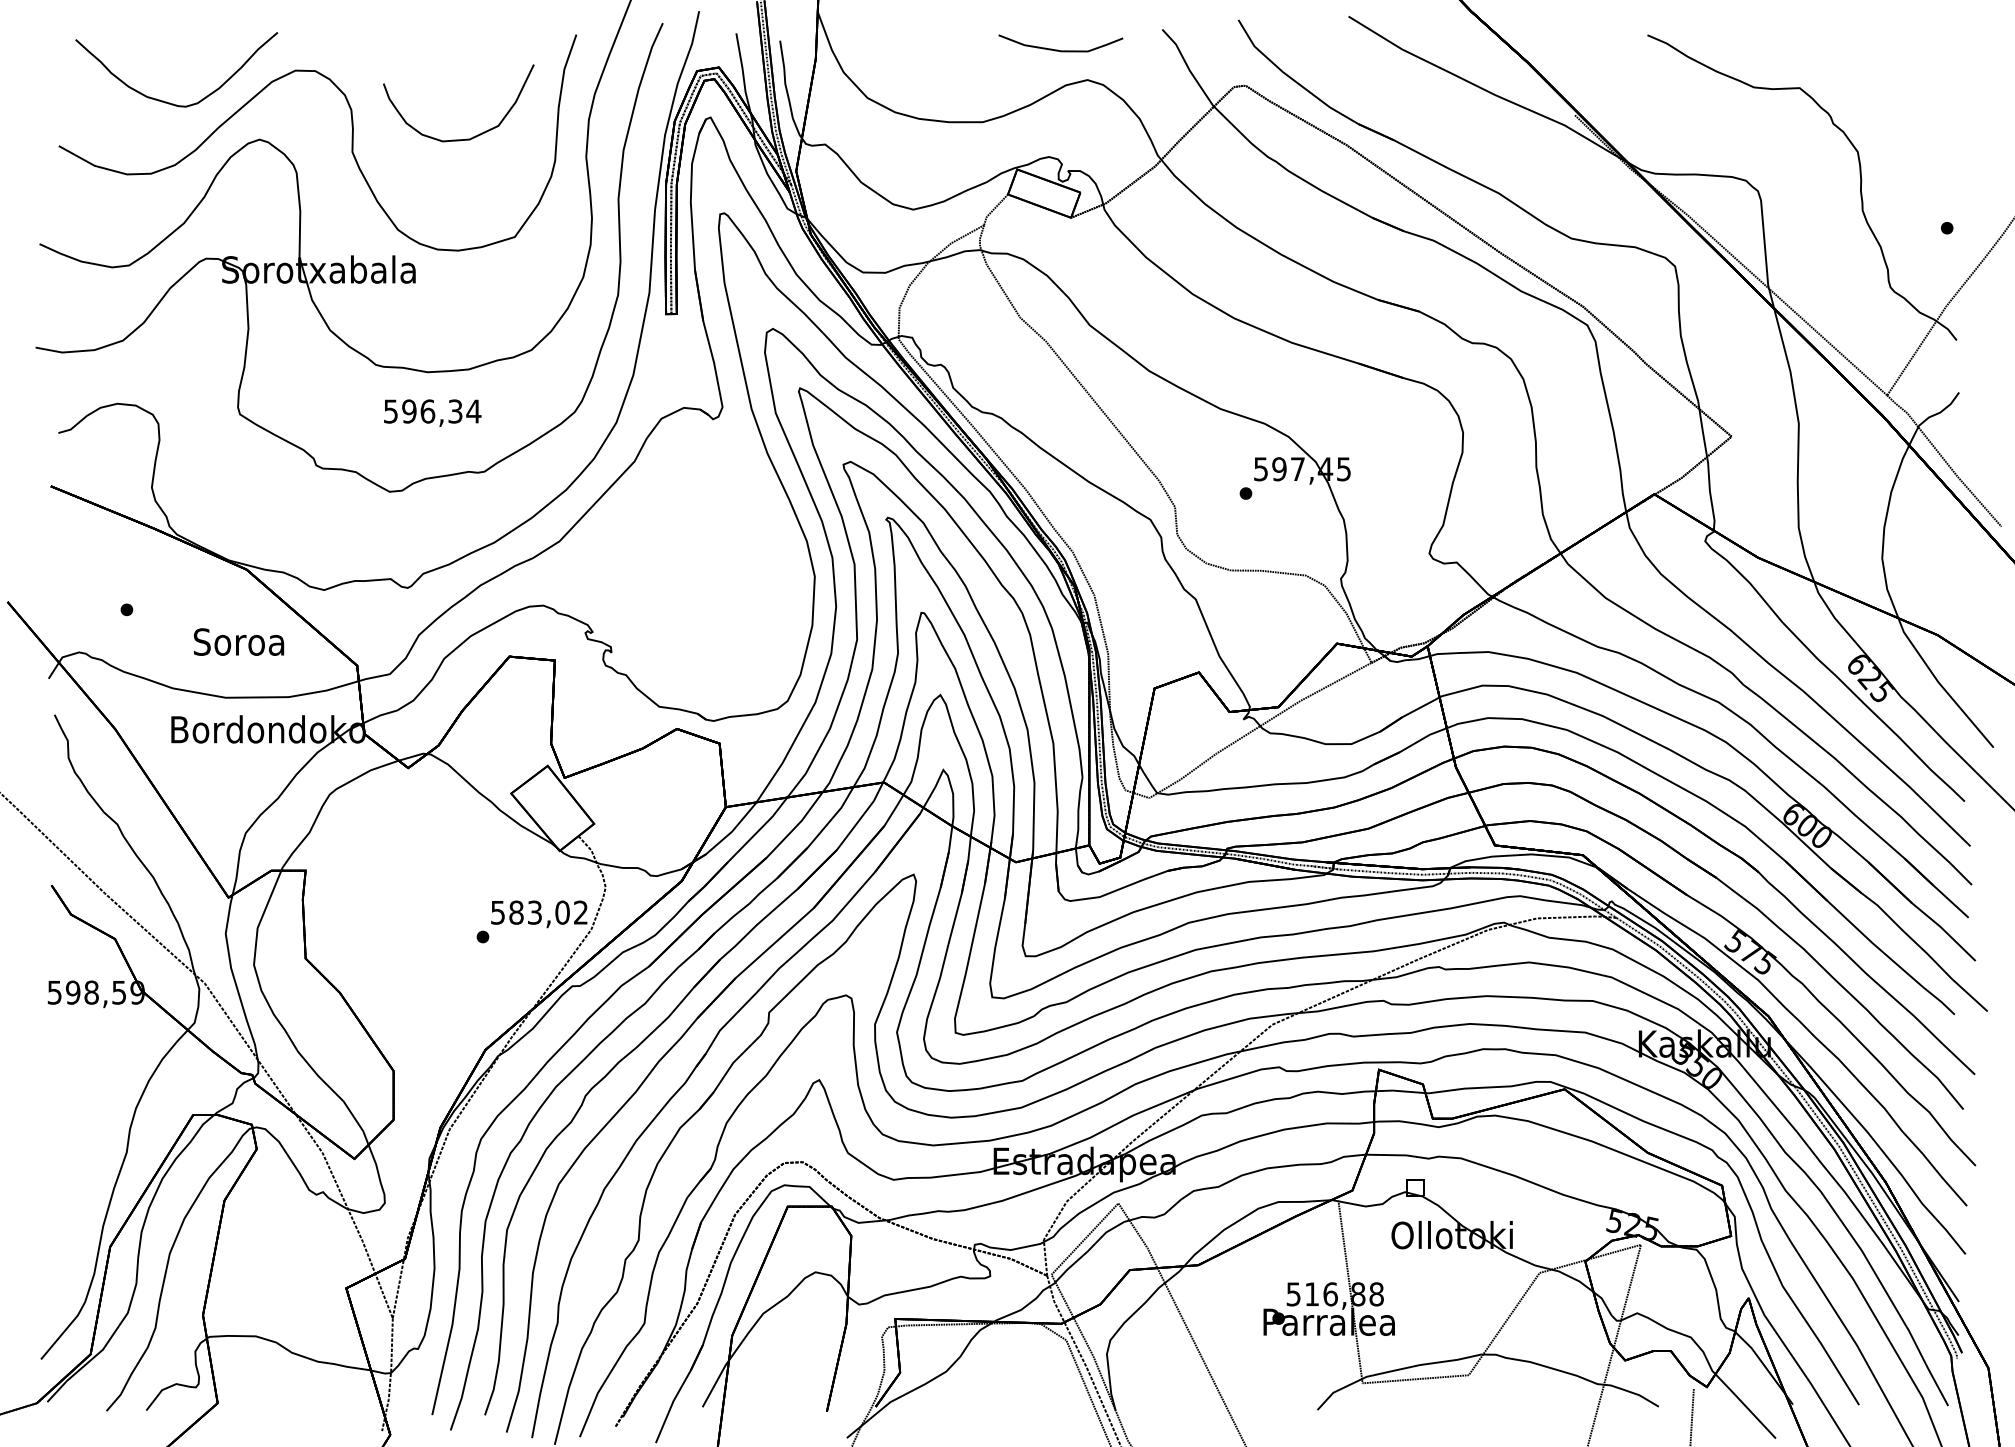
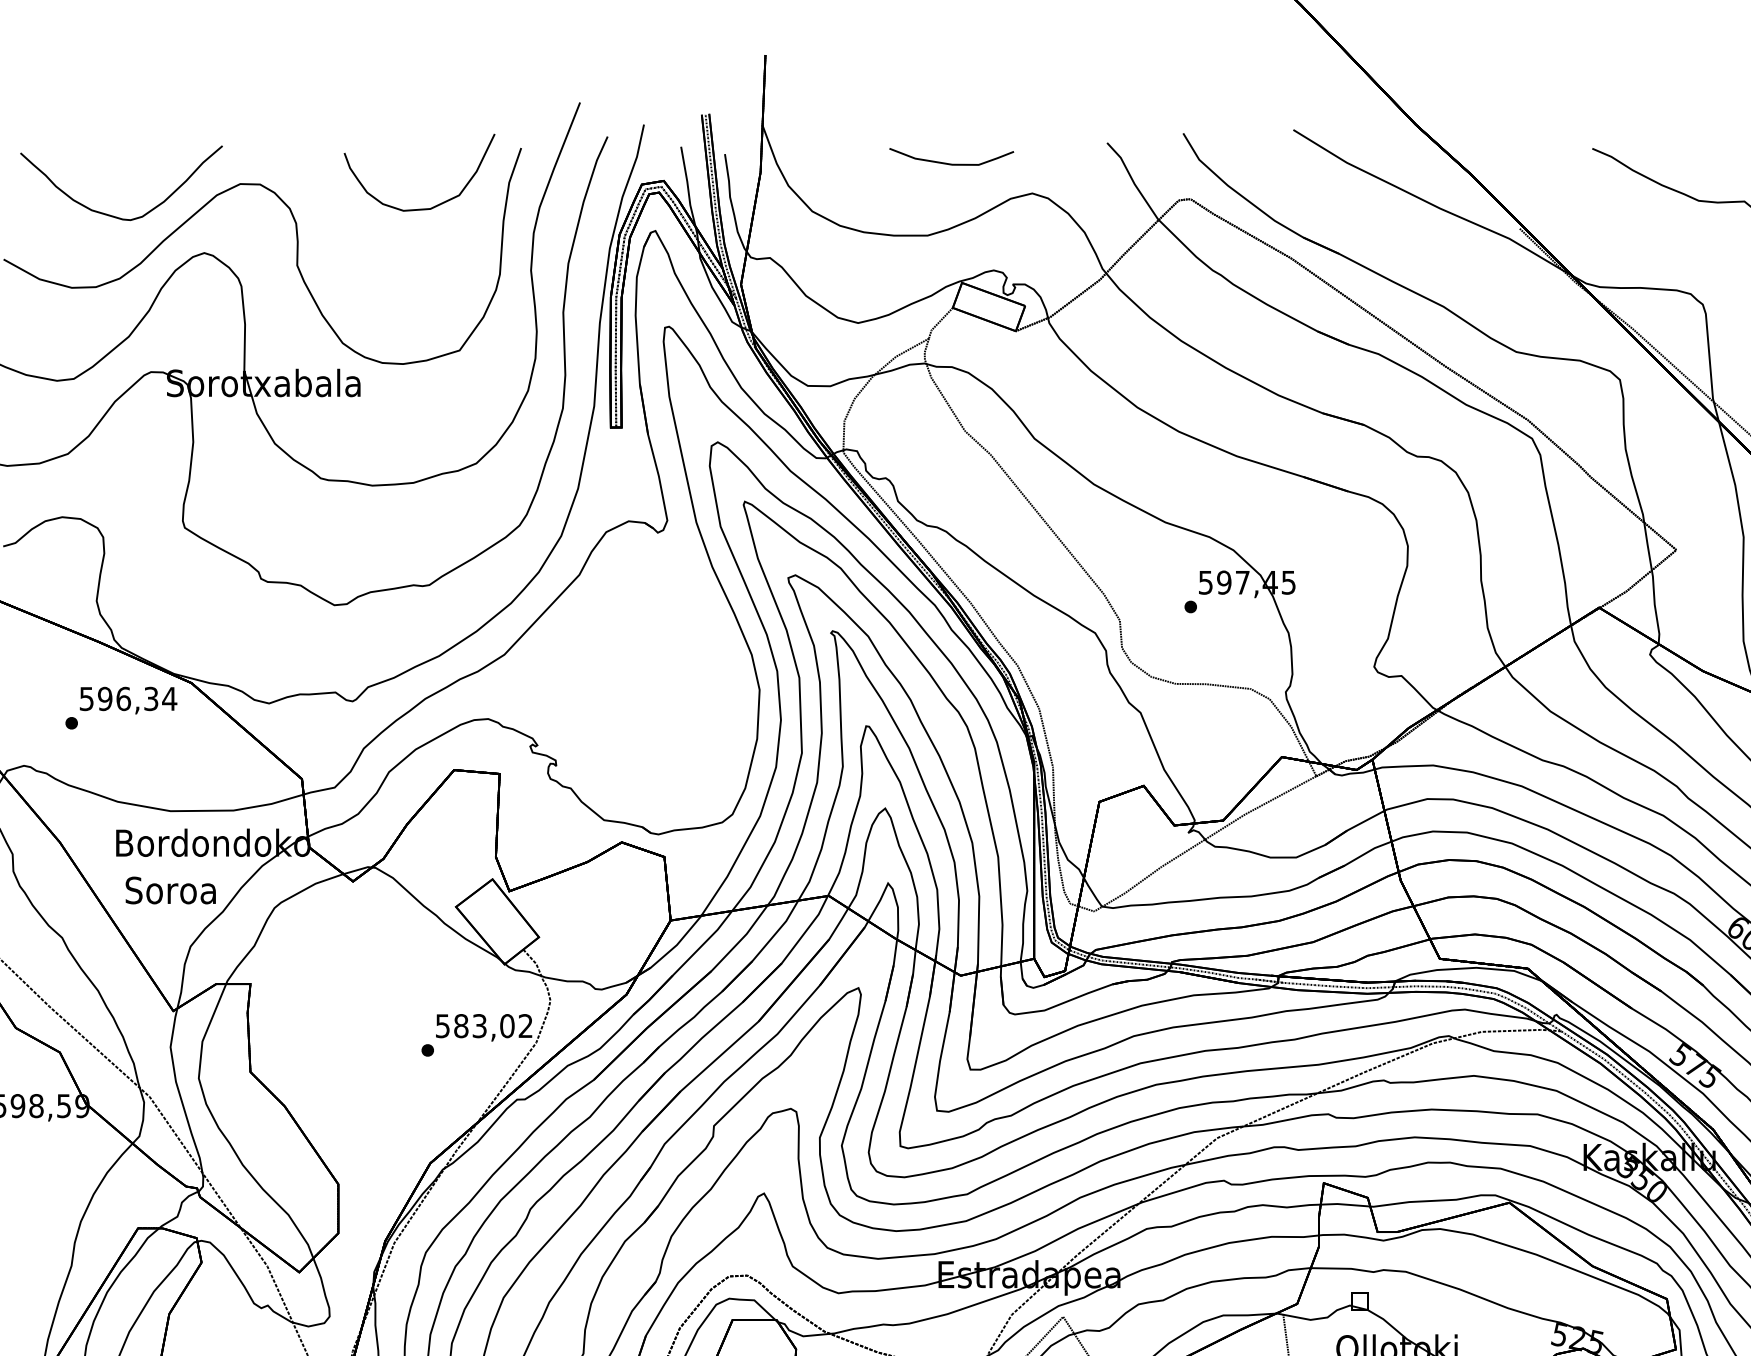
curve: (1058, 49) -> (949, 162), moved
curve: (466, 138) -> (427, 207), moved
text: (432, 412) -> (128, 699), moved
text: (239, 641) -> (171, 889), moved

